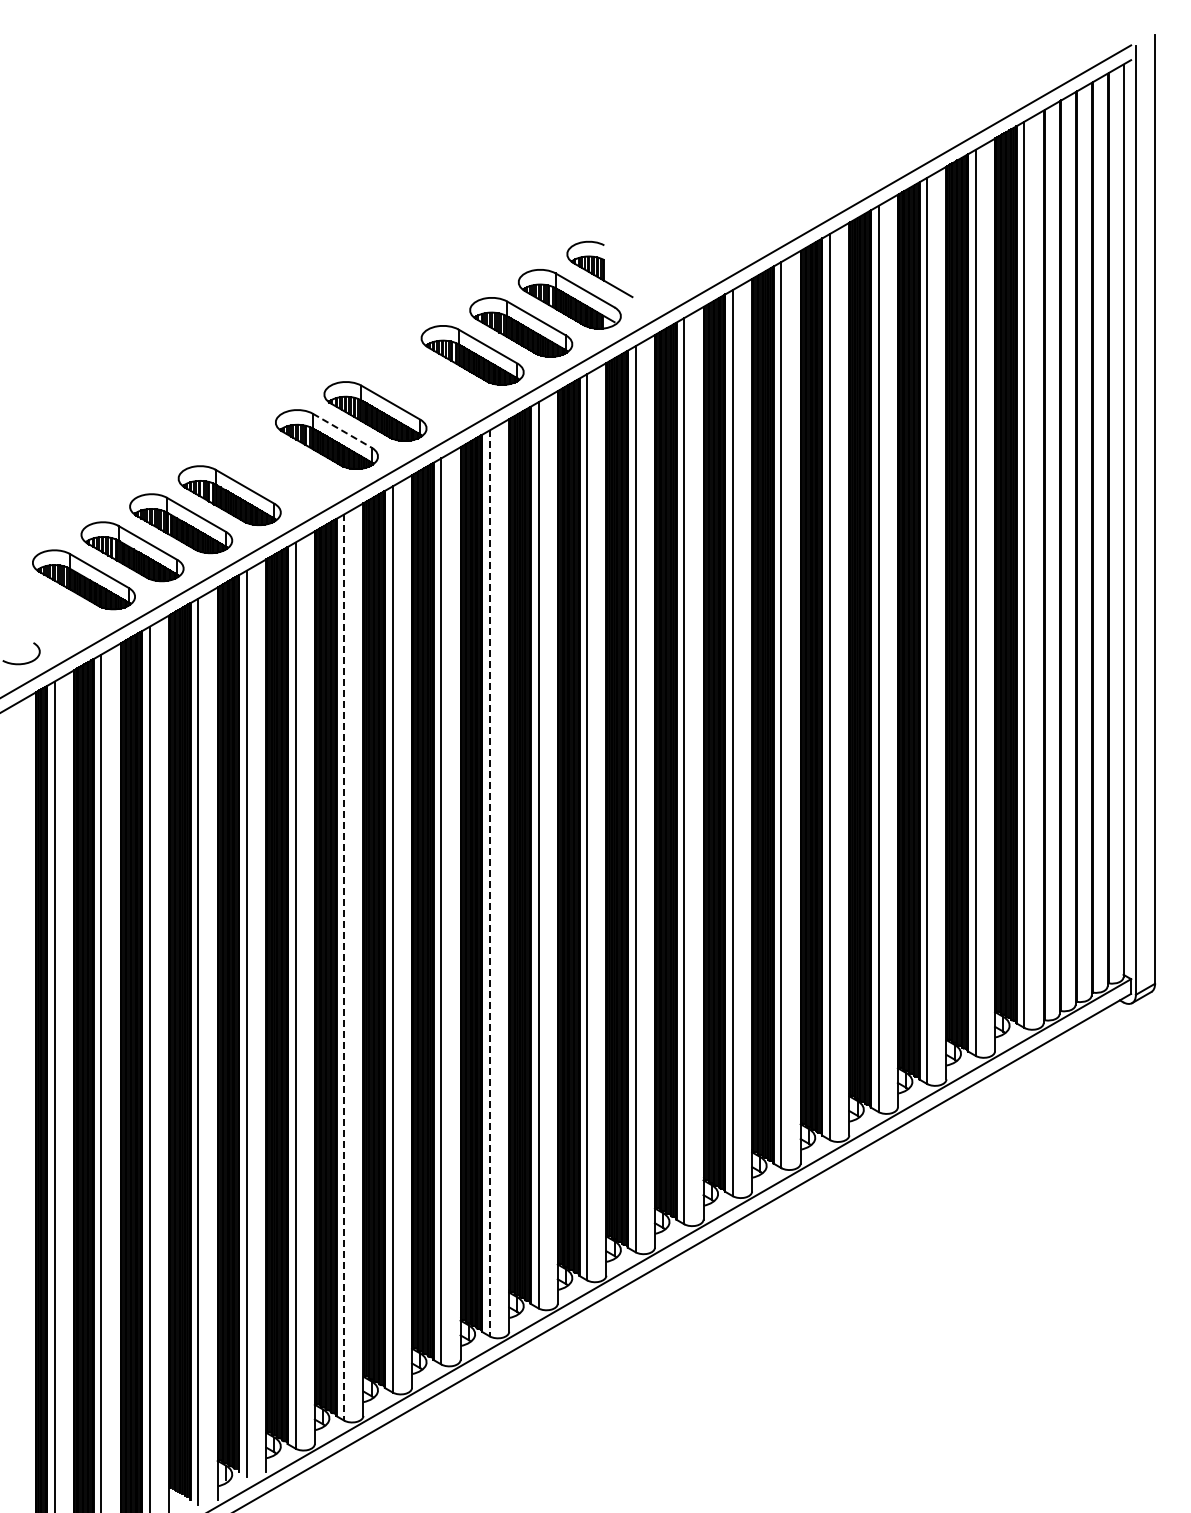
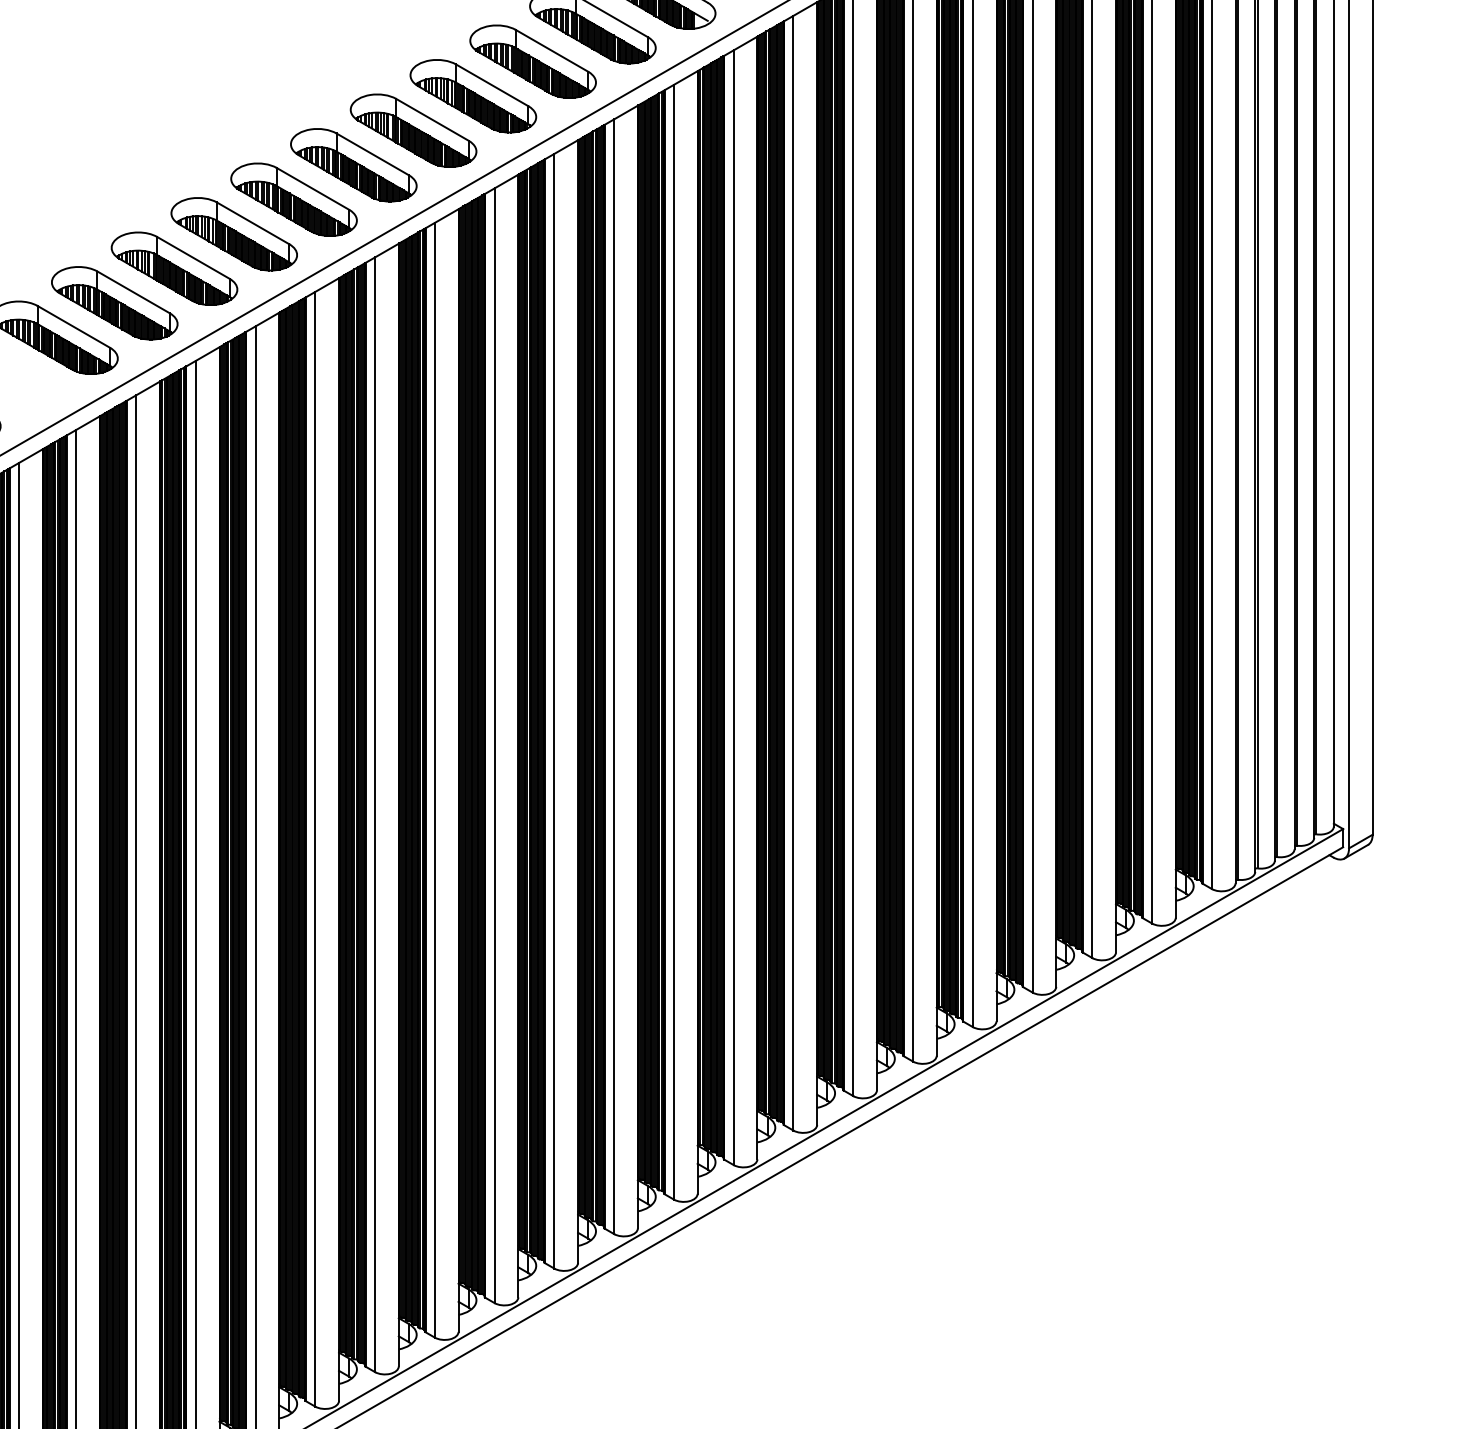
part: (423, 383) -> (472, 96), added
line: (342, 430) -> (373, 154), dashed -> solid
part: (278, 467) -> (294, 199), added
line: (489, 883) -> (553, 711), dashed -> solid
line: (344, 968) -> (375, 815), dashed -> solid

